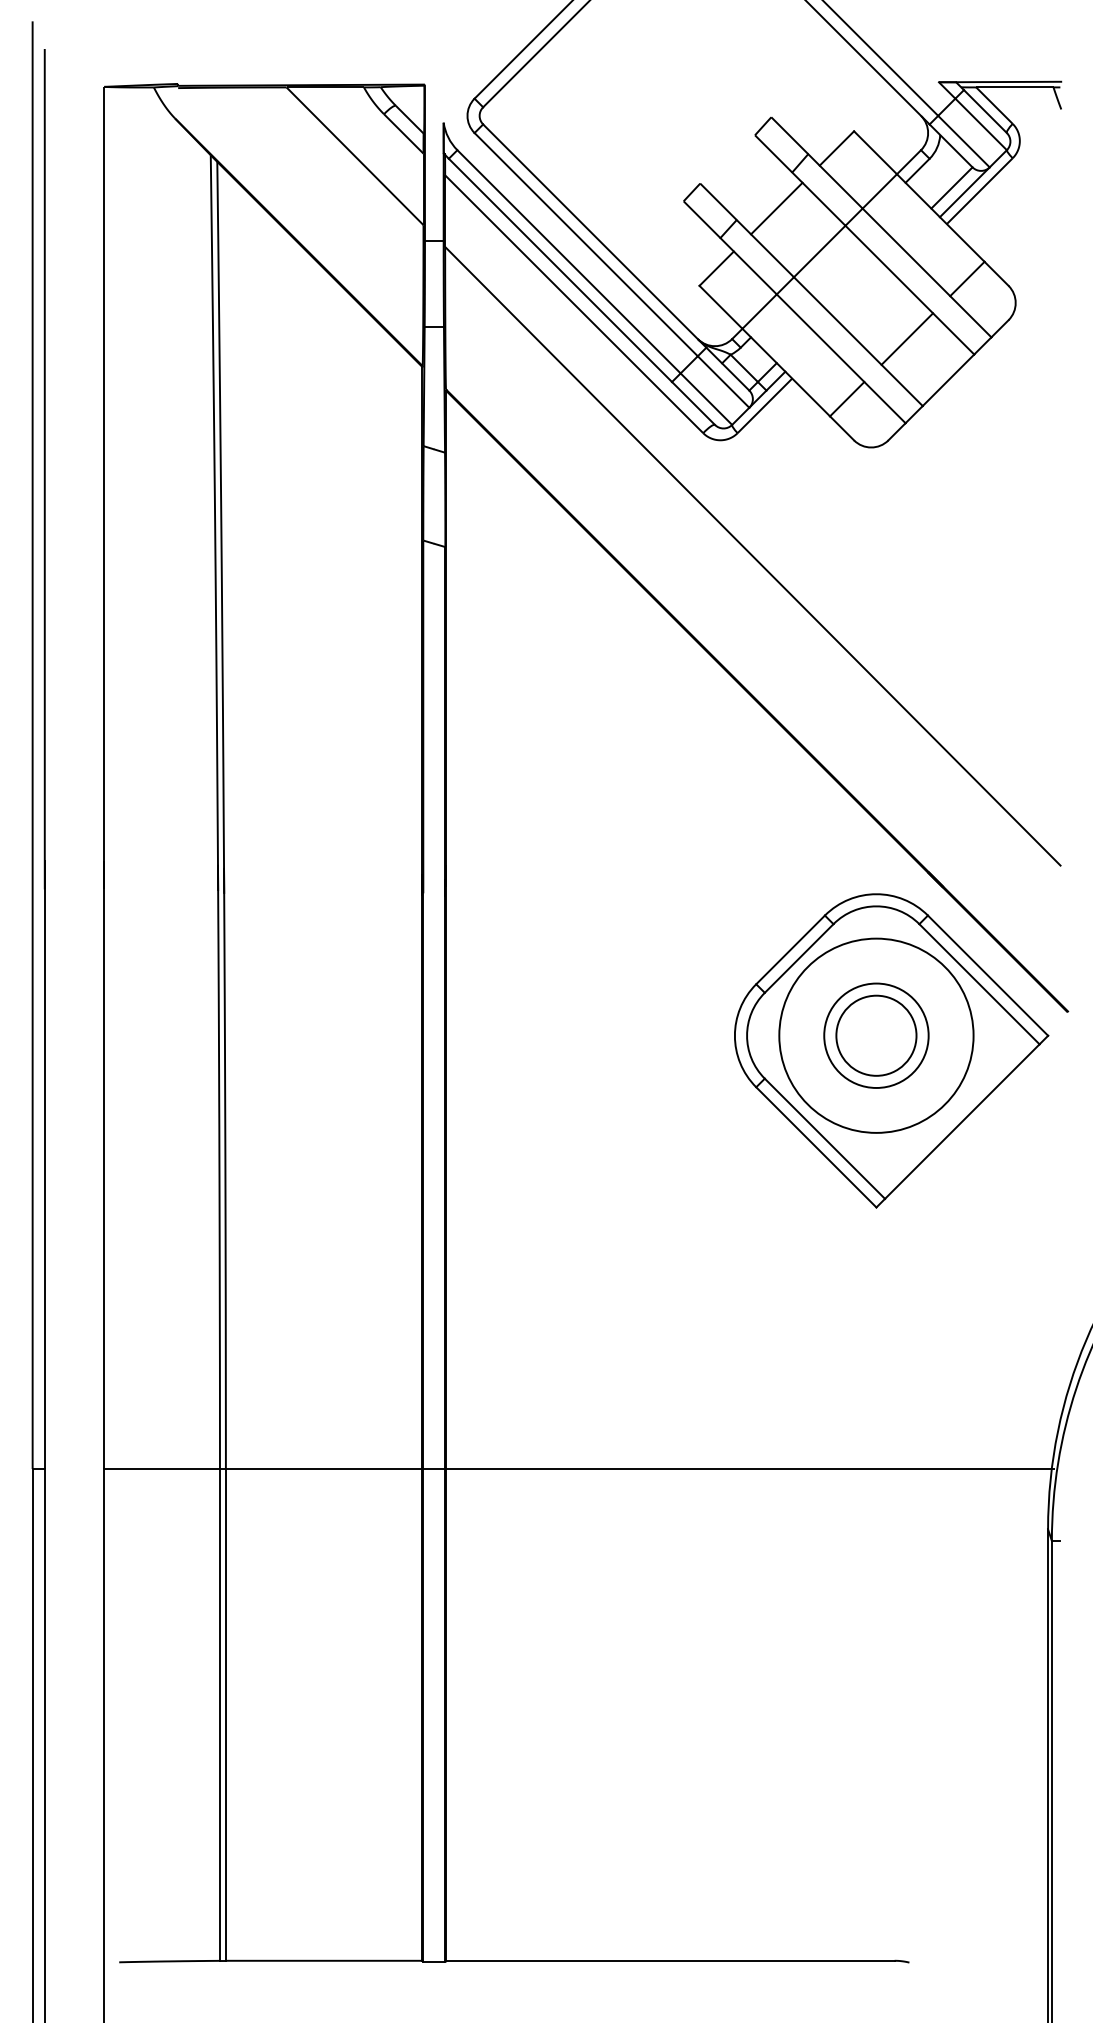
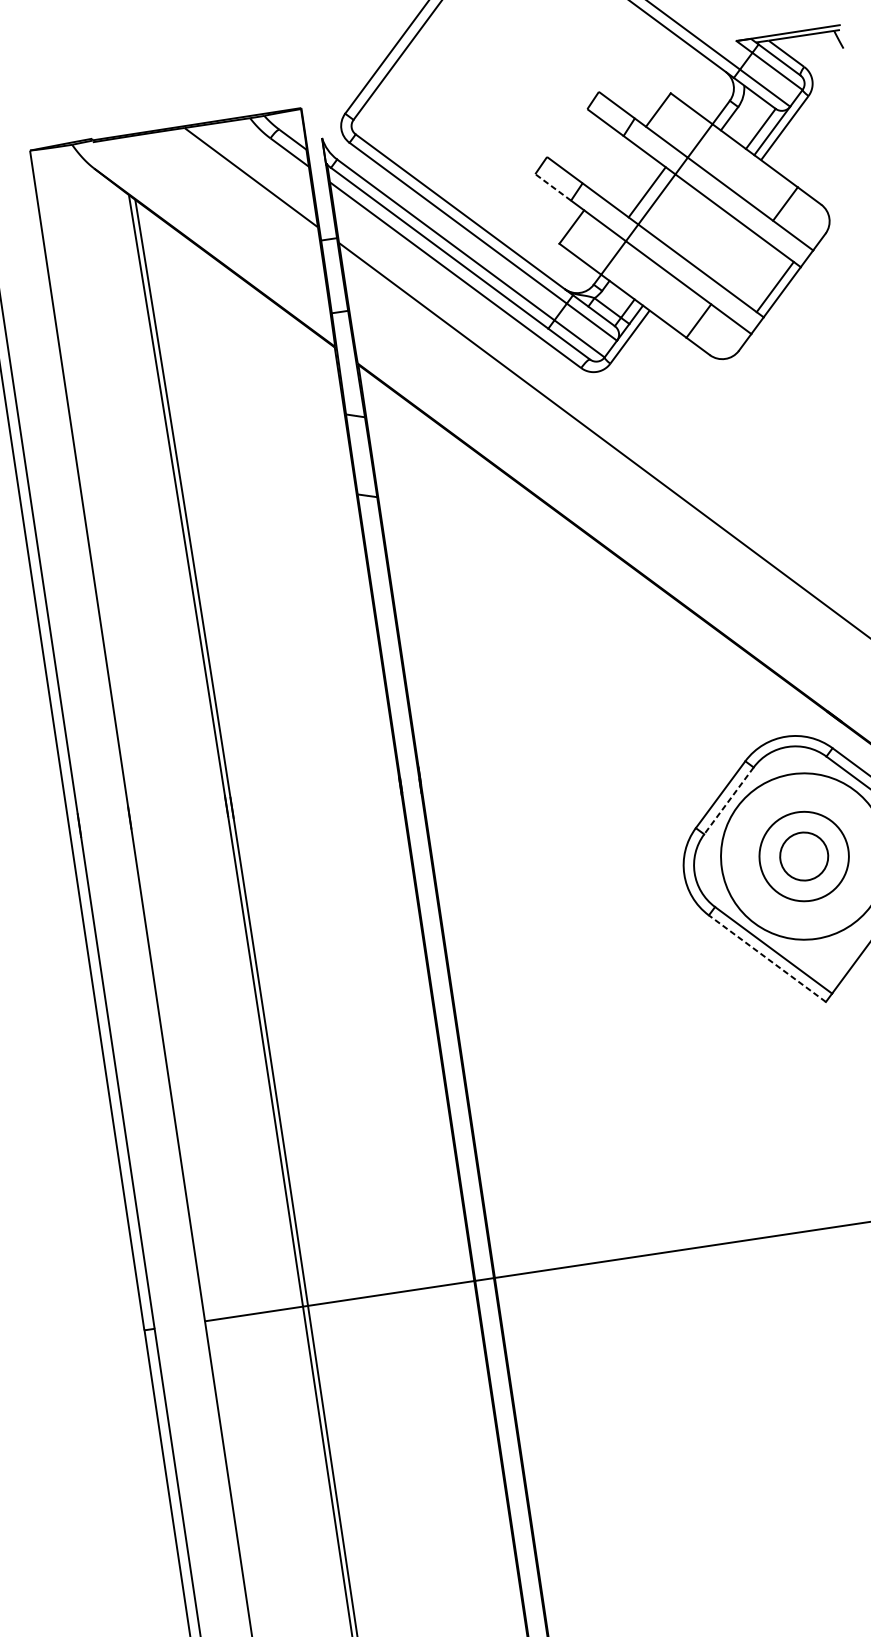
line: (776, 208) -> (646, 192), moved
line: (702, 219) -> (553, 187), solid -> dashed
line: (907, 338) -> (775, 286), moved
line: (799, 958) -> (729, 800), solid -> dashed
circle: (876, 1035) -> (804, 856), size x0.7
line: (816, 1147) -> (767, 958), solid -> dashed

